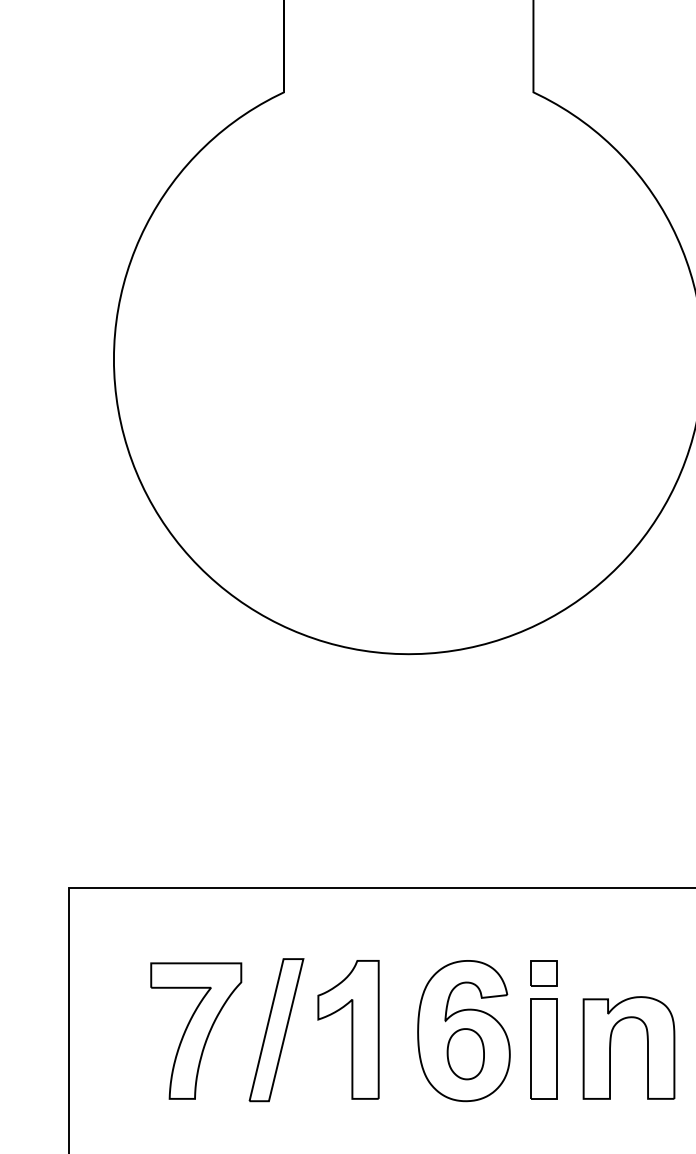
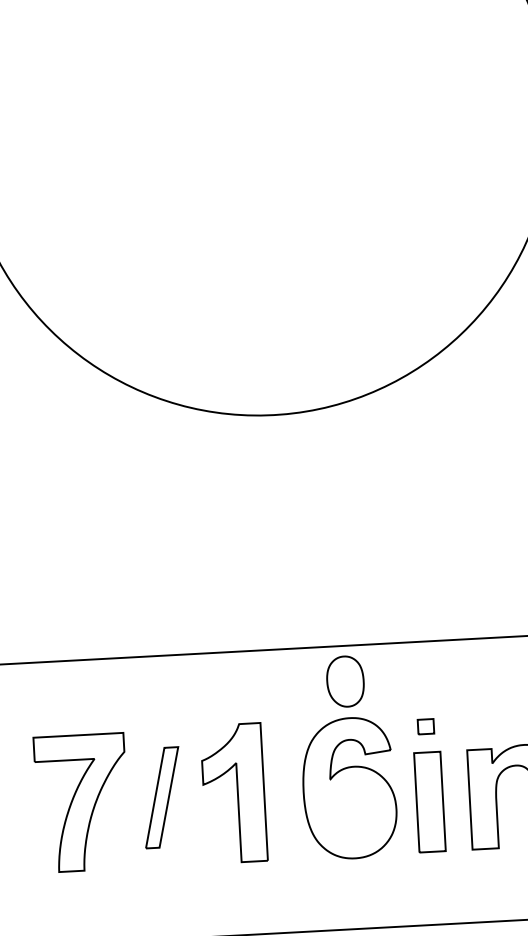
part: (543, 973) -> (425, 726), size x0.6
part: (276, 1030) -> (162, 798), size x0.7
part: (465, 1054) -> (345, 681), moved

